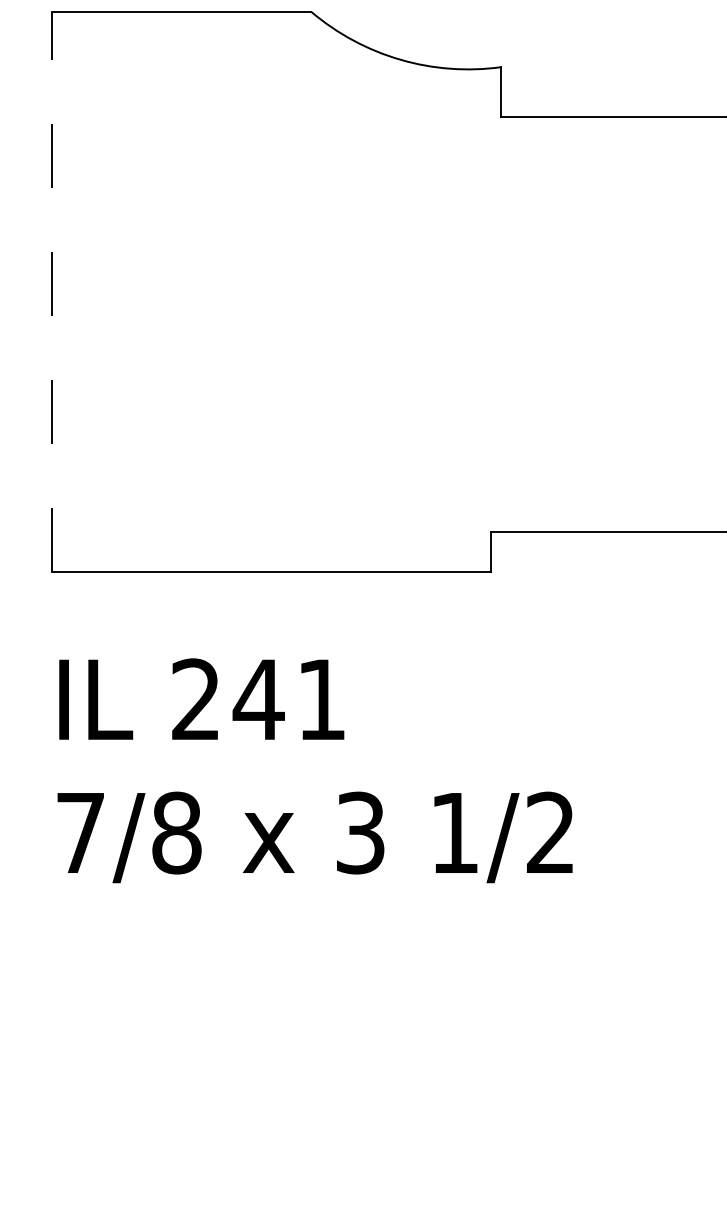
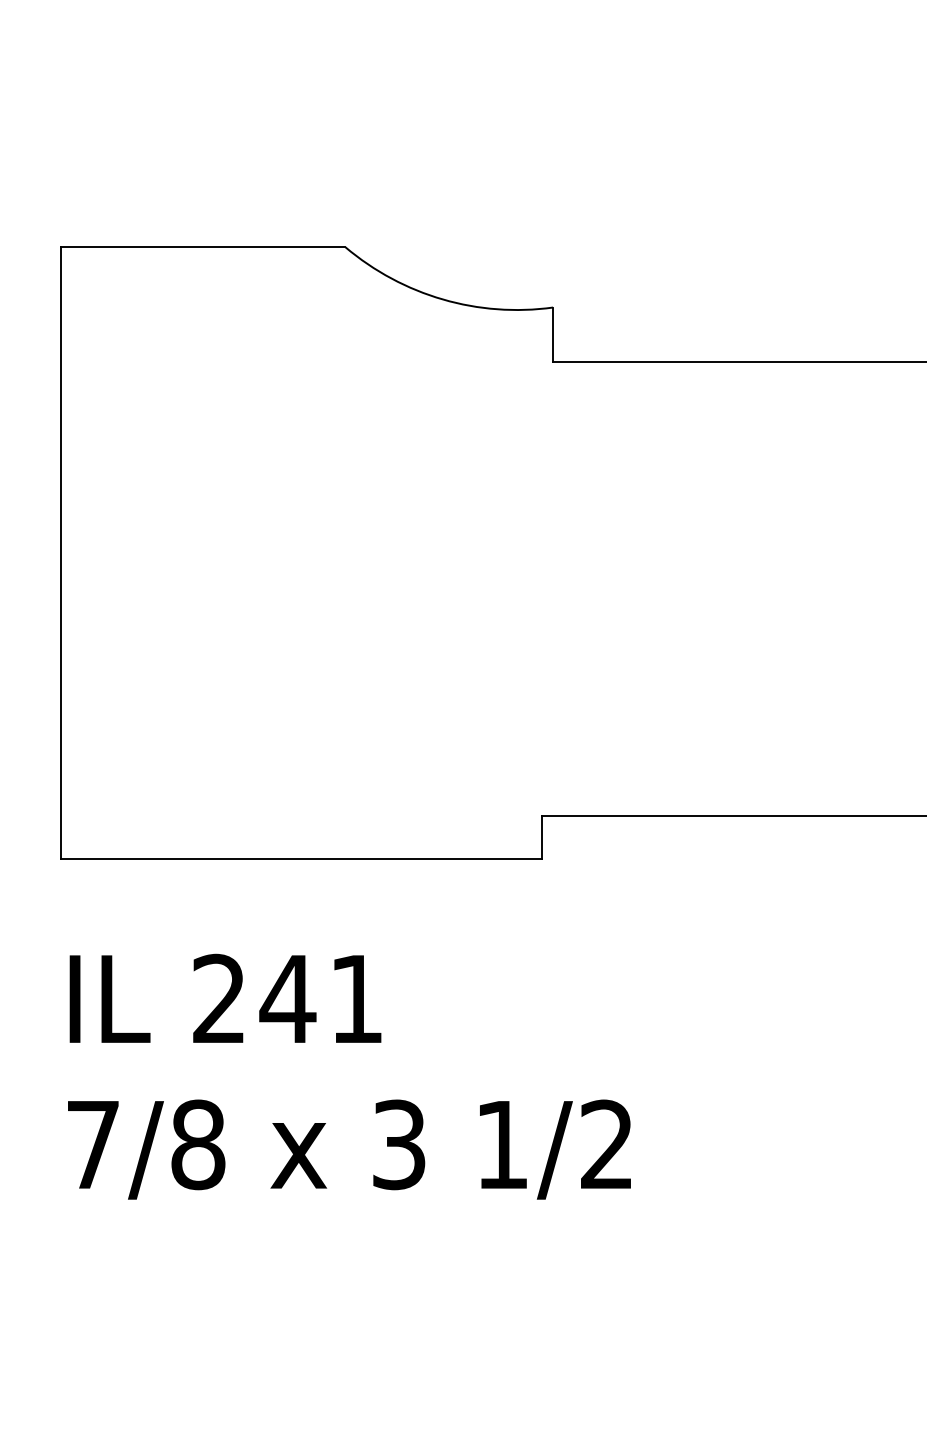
line: (51, 291) -> (61, 552), dashed -> solid

